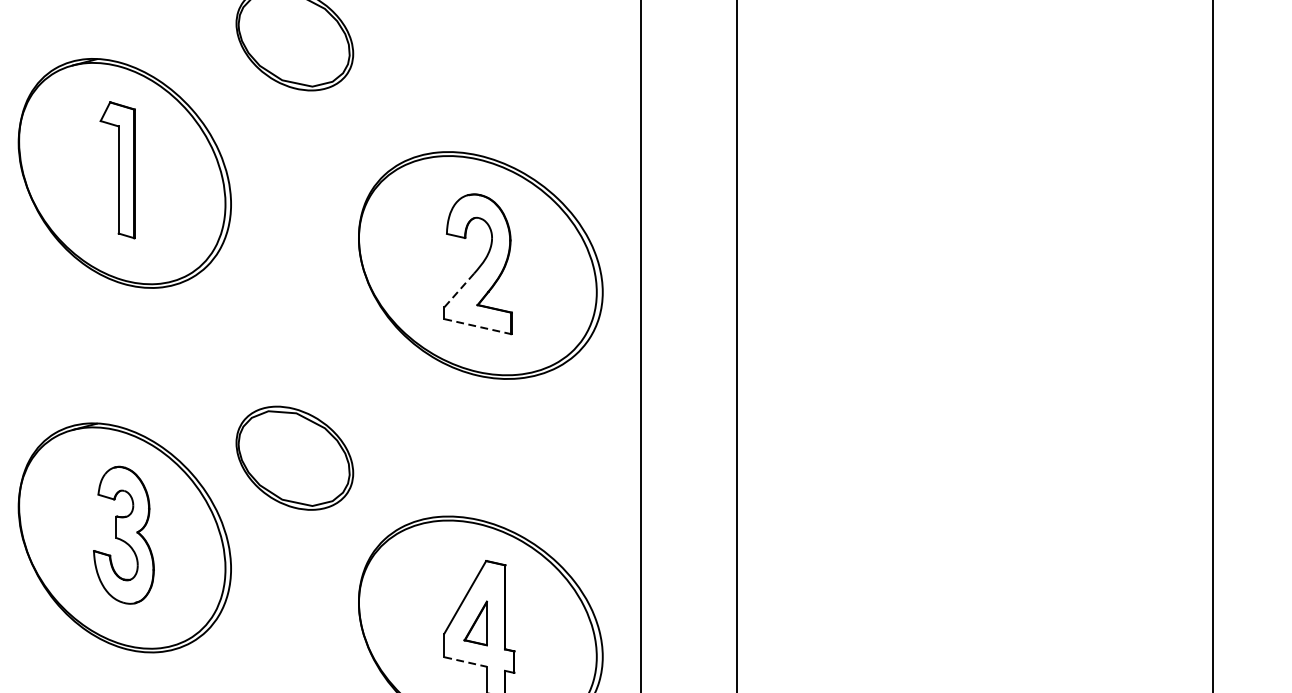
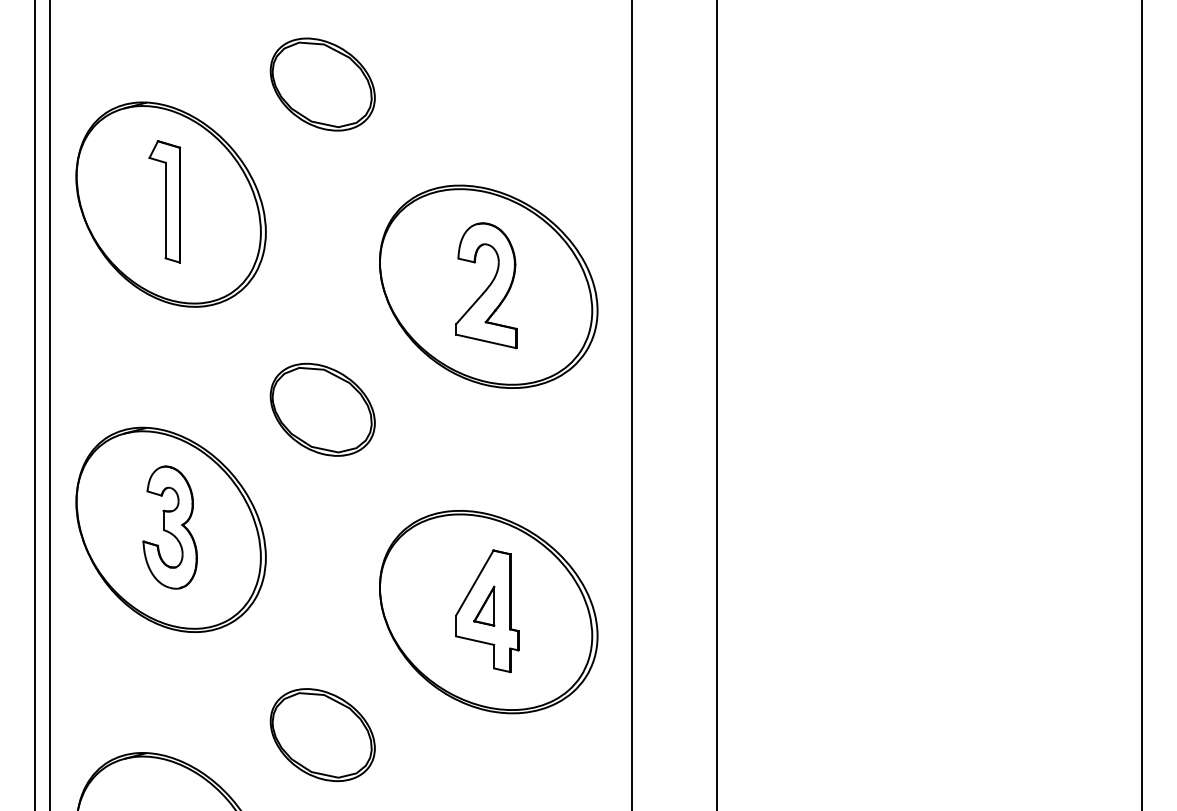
line: (459, 290) -> (469, 309), dashed -> solid
line: (478, 326) -> (486, 341), dashed -> solid
part: (294, 457) -> (322, 409), moved
line: (465, 661) -> (475, 640), dashed -> solid

